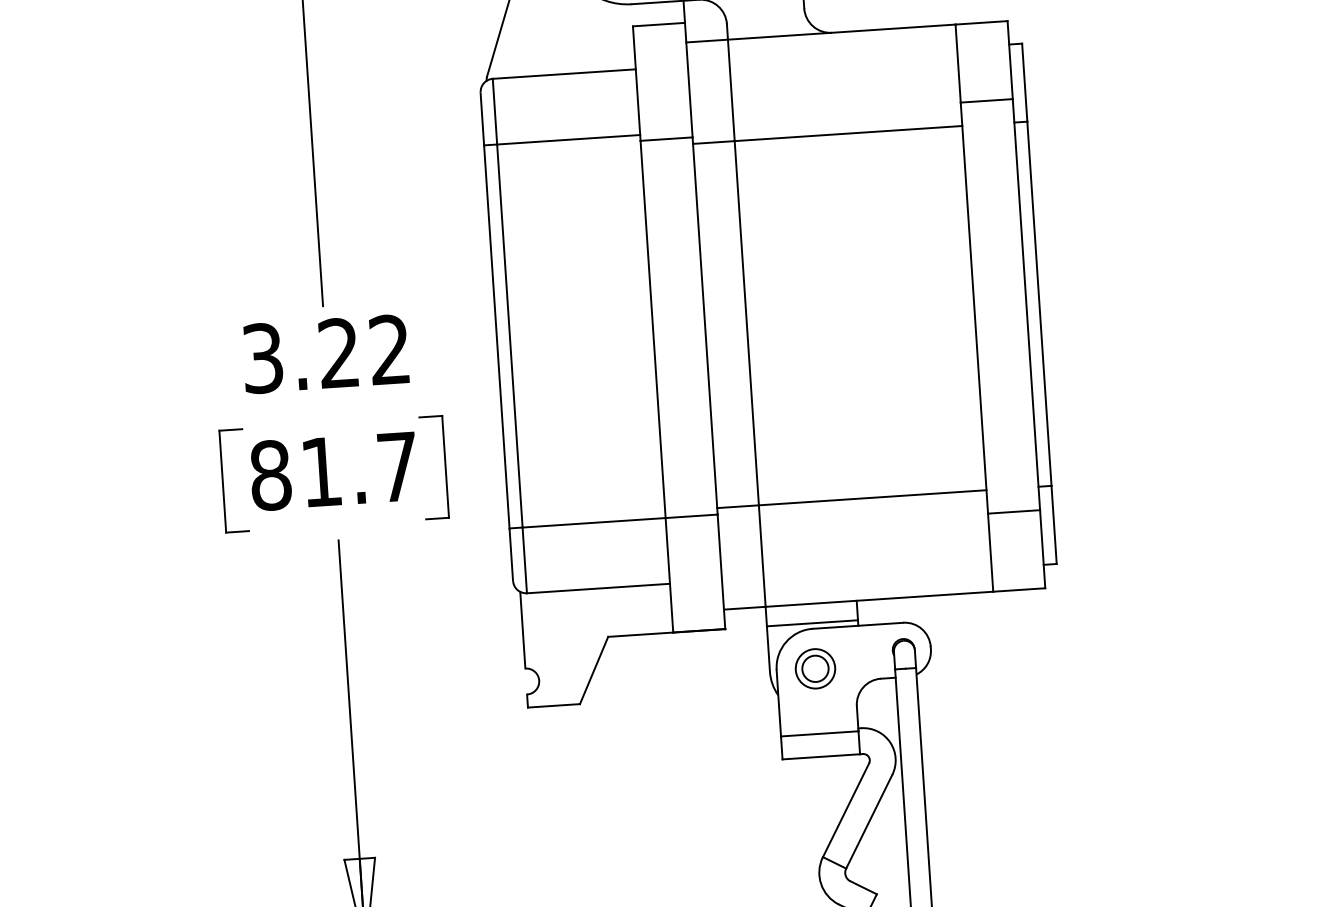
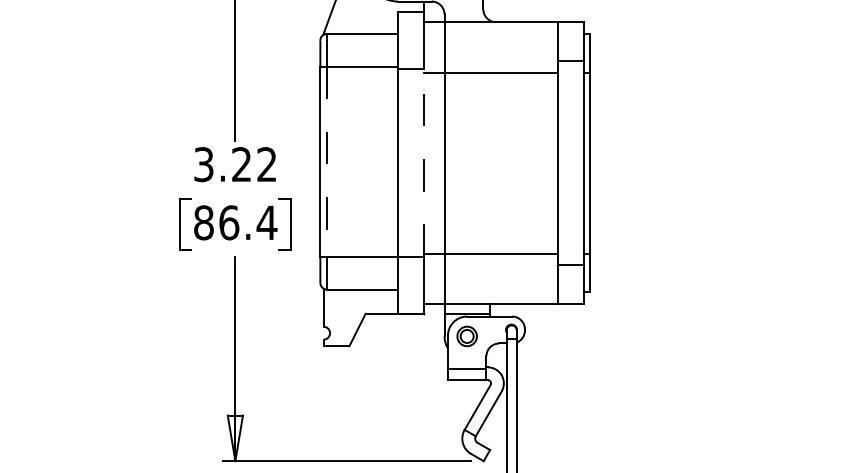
line: (704, 326) -> (423, 163), solid -> dashed
line: (509, 337) -> (326, 162), solid -> dashed
text: (360, 468) -> (248, 222), 81.7 -> 86.4

